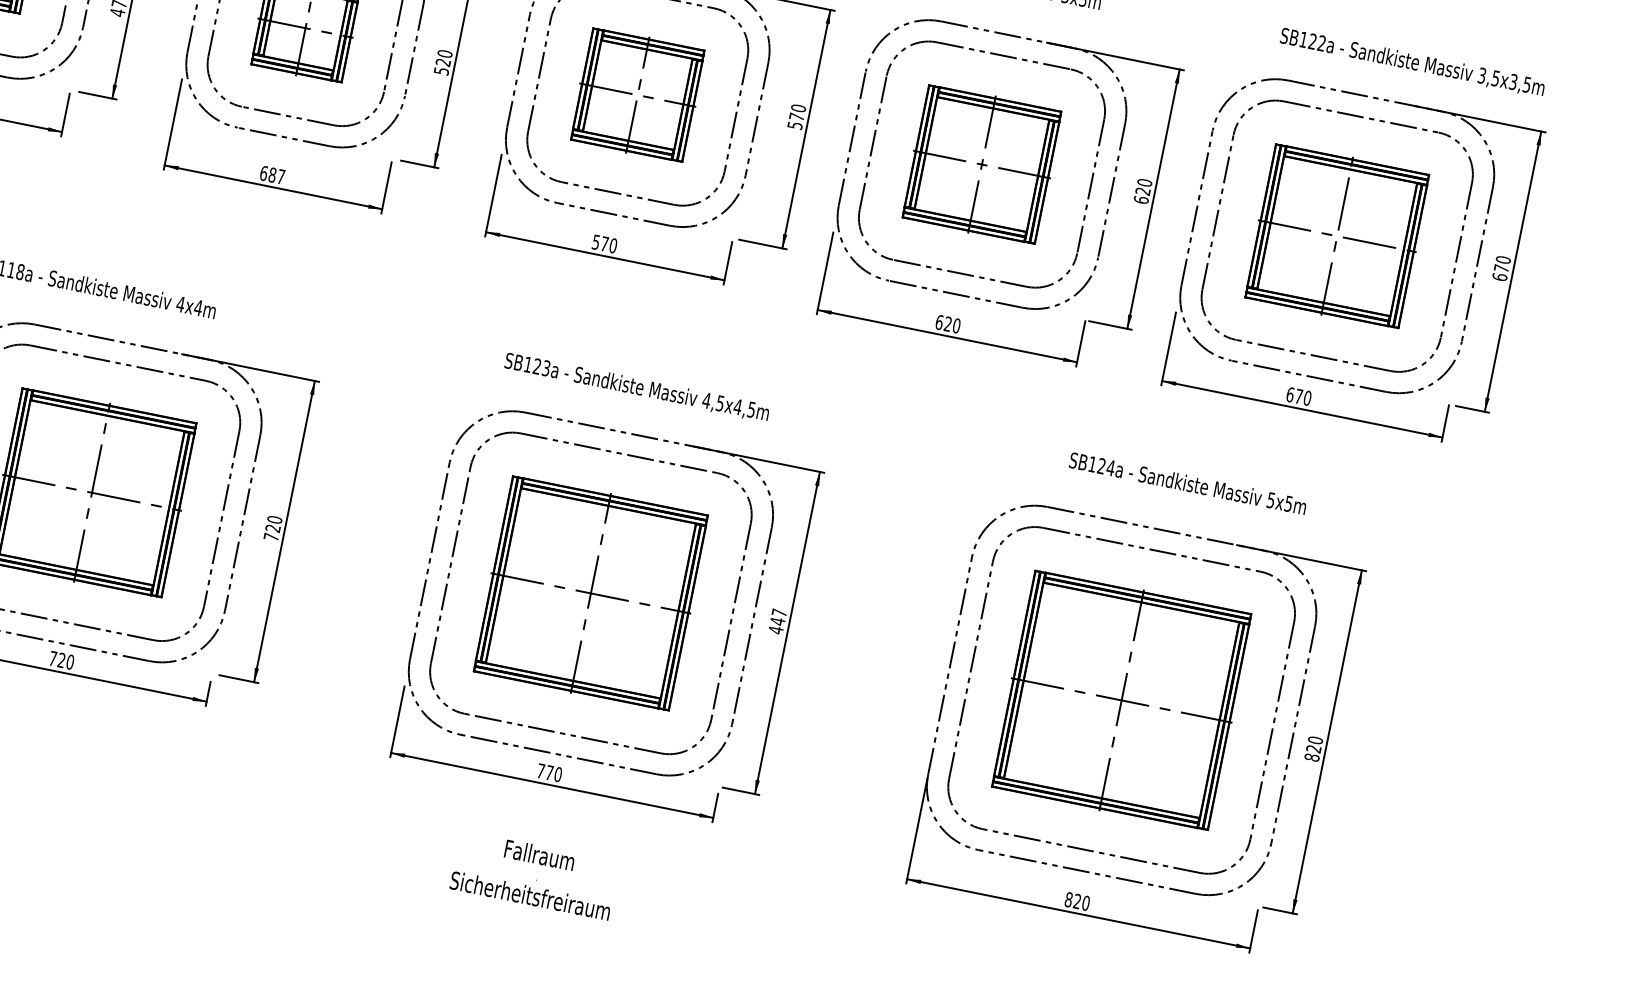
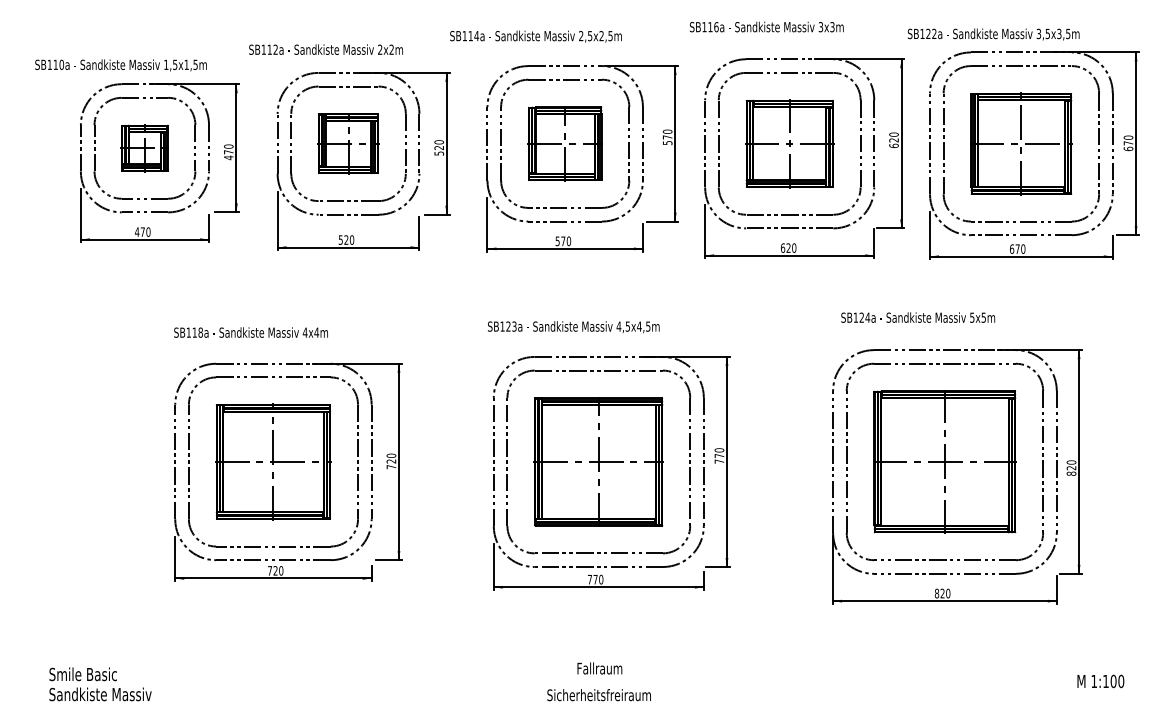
text: (1412, 62) -> (993, 34), moved
text: (272, 174) -> (346, 239), 687 -> 520
text: (636, 388) -> (573, 327), moved
text: (1188, 483) -> (918, 317), moved
text: (777, 620) -> (719, 455), 447 -> 770
text: (533, 874) -> (598, 681), moved

